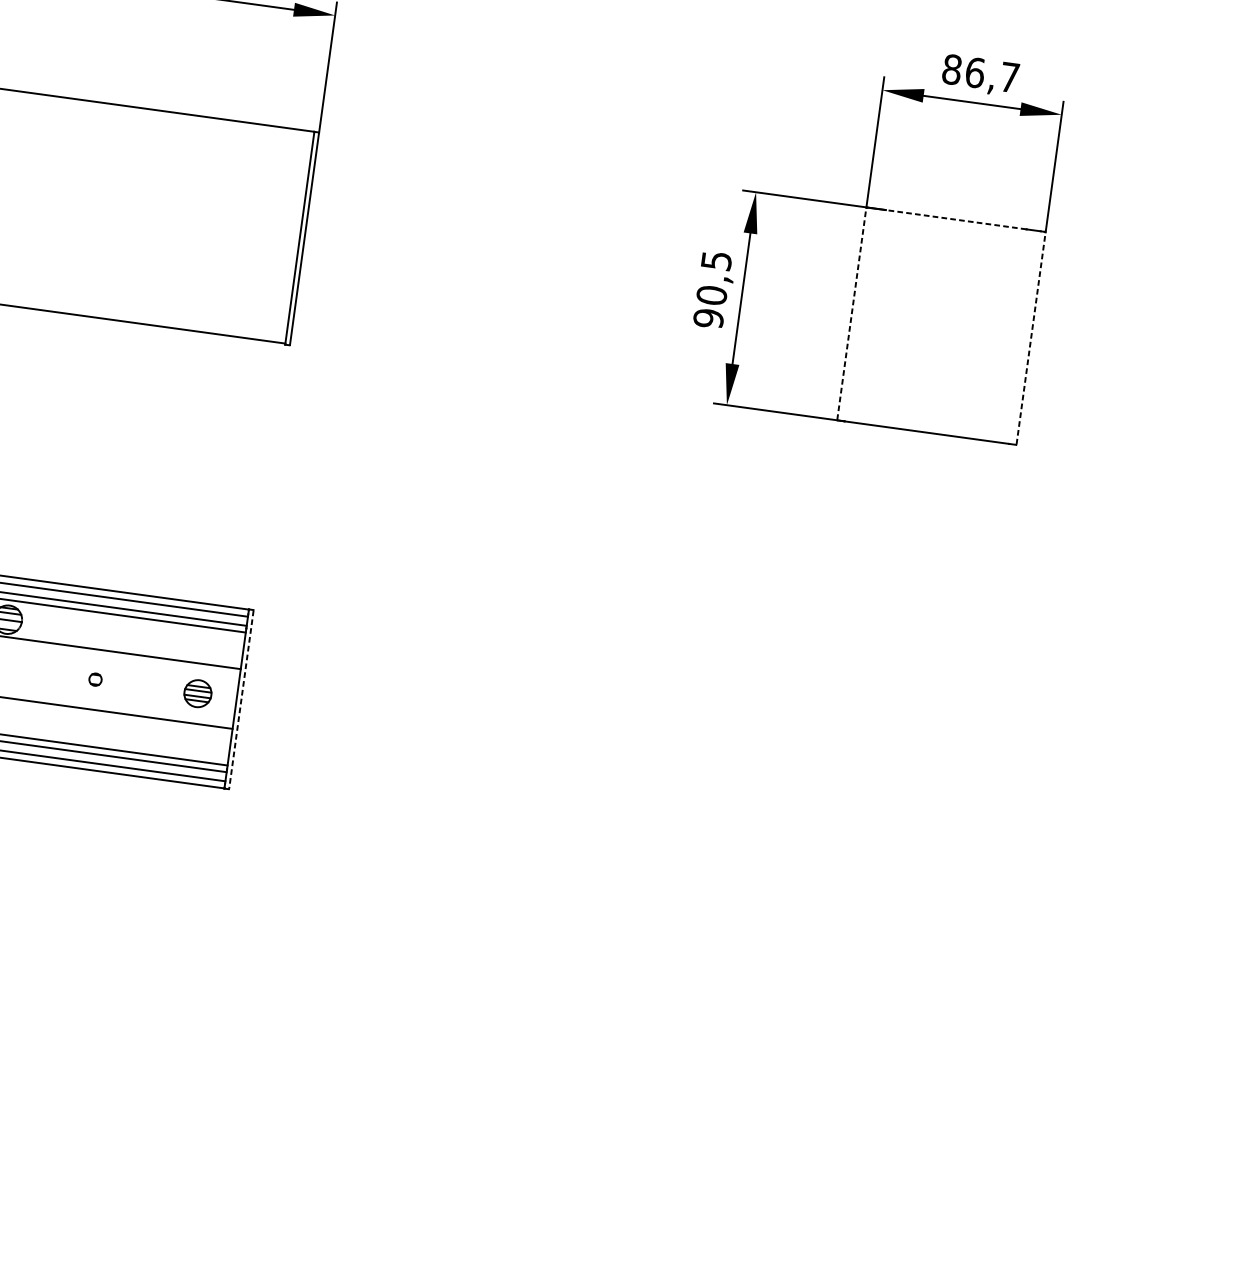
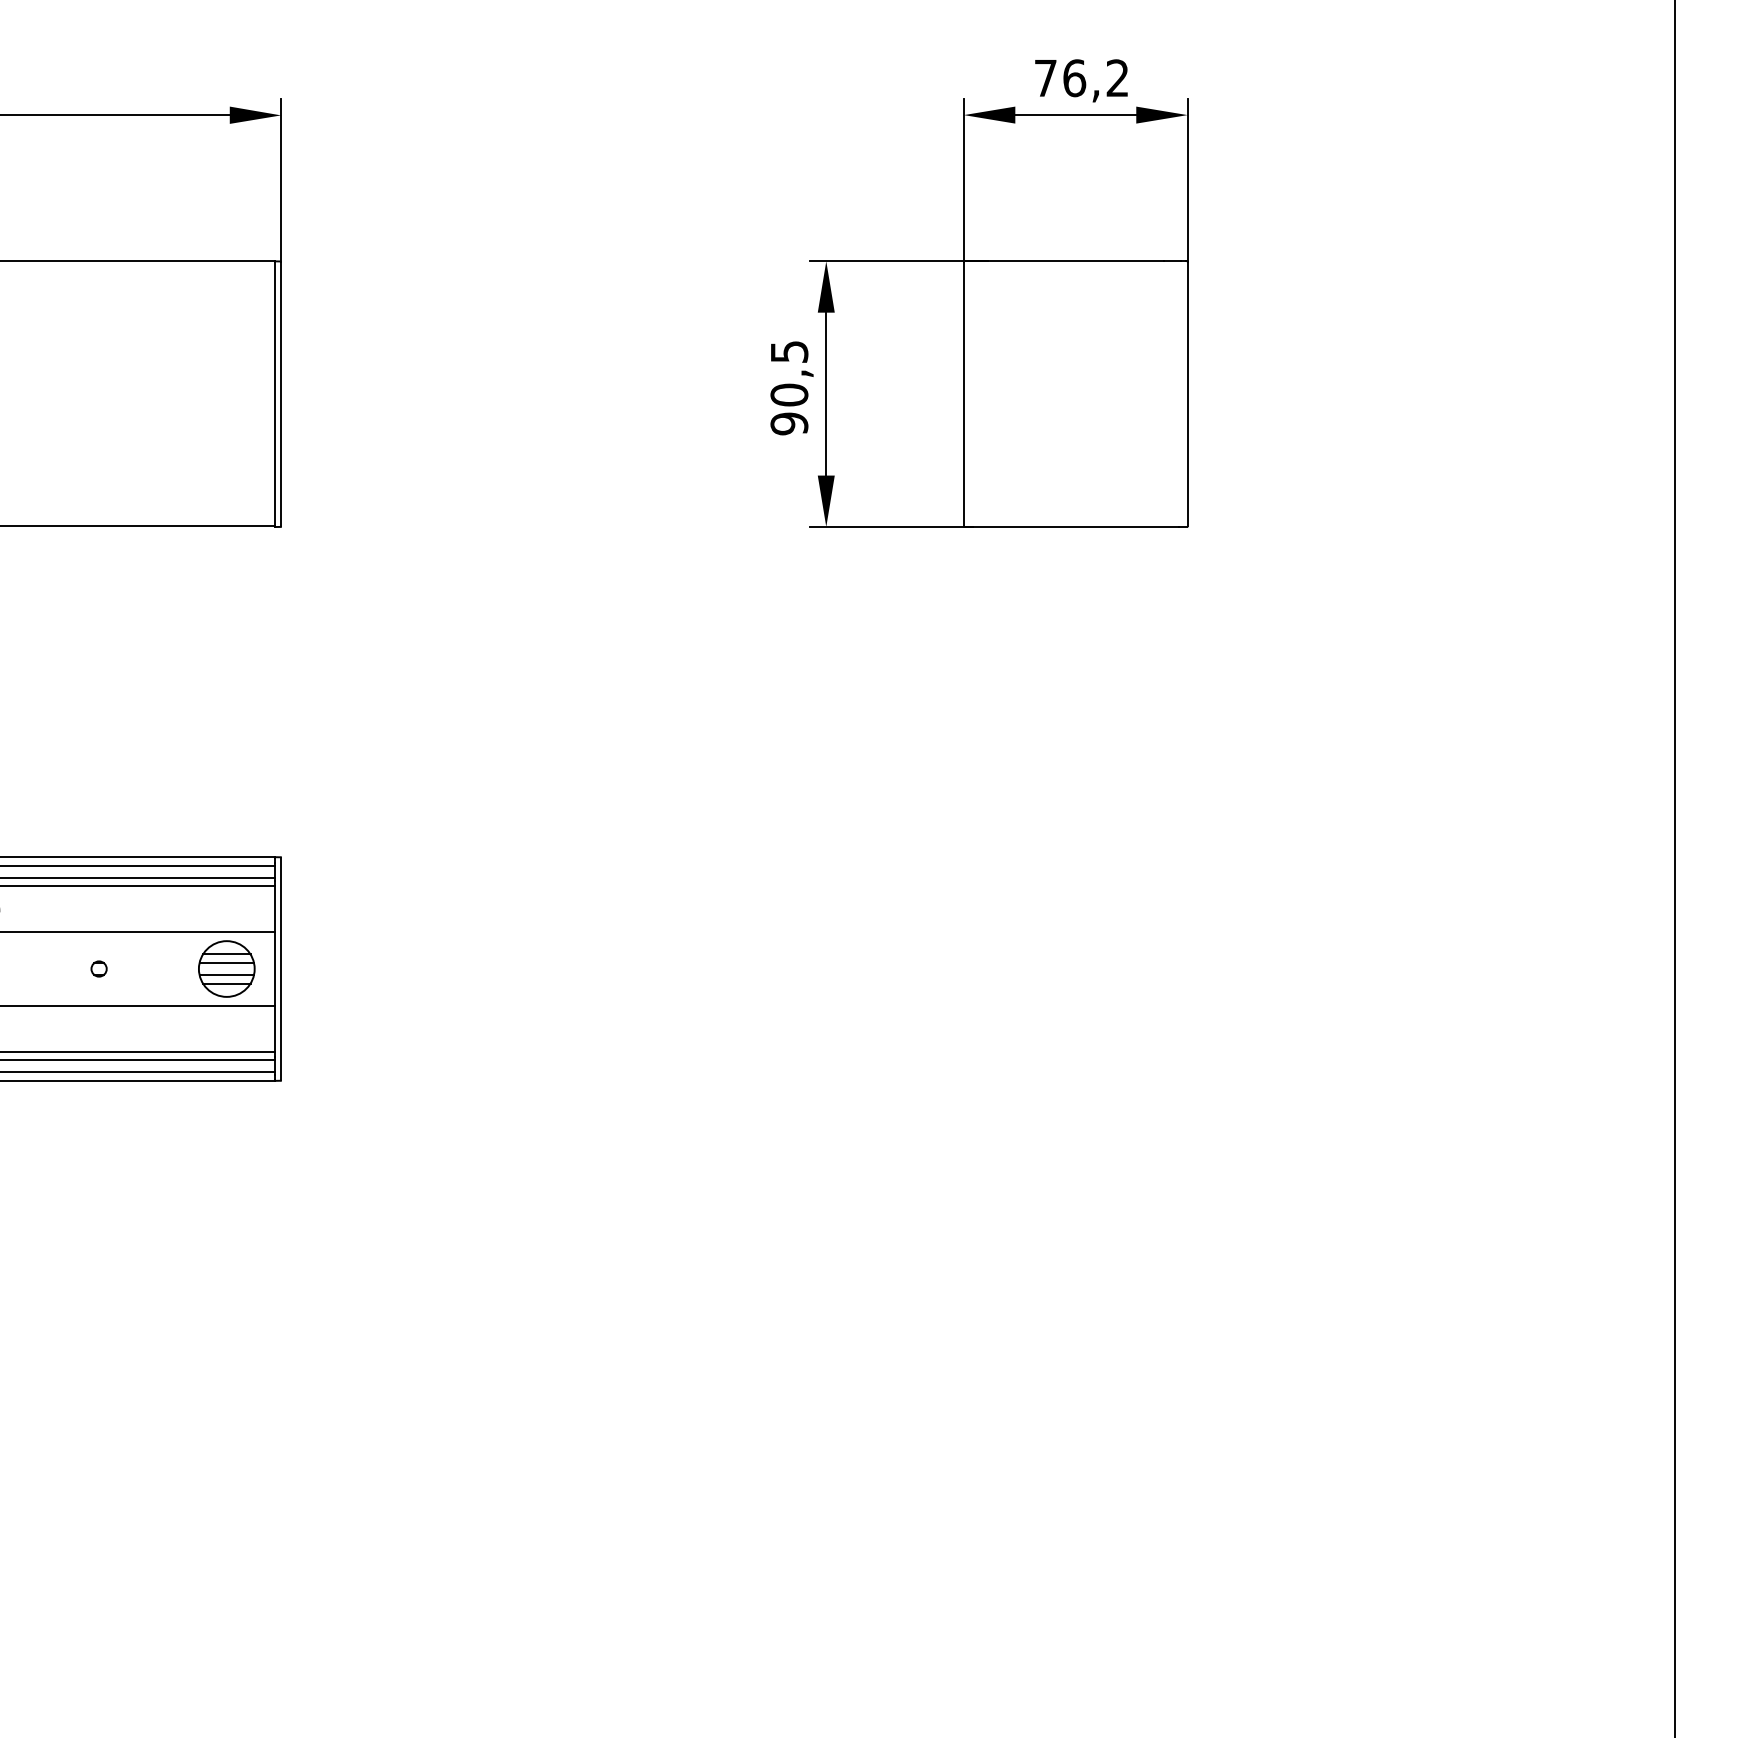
text: (980, 73) -> (1081, 78), 86,7 -> 76,2
line: (955, 219) -> (1075, 261), dashed -> solid
line: (851, 313) -> (963, 393), dashed -> solid
line: (1031, 337) -> (1187, 393), dashed -> solid
part: (197, 693) -> (226, 968), size x1.67
line: (241, 700) -> (281, 969), dashed -> solid

